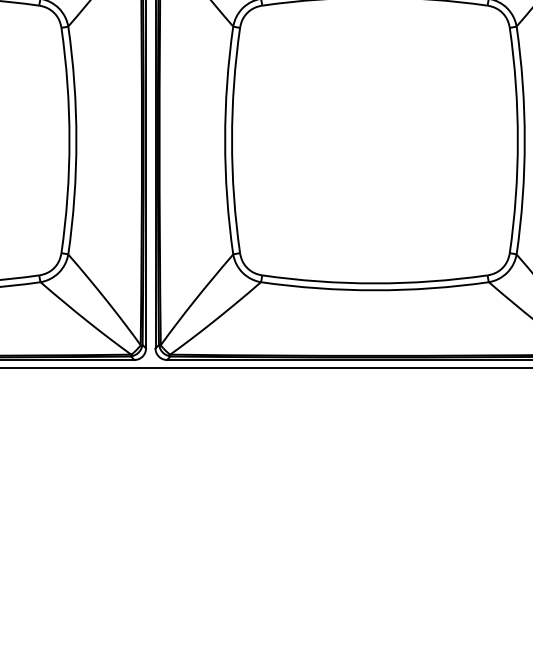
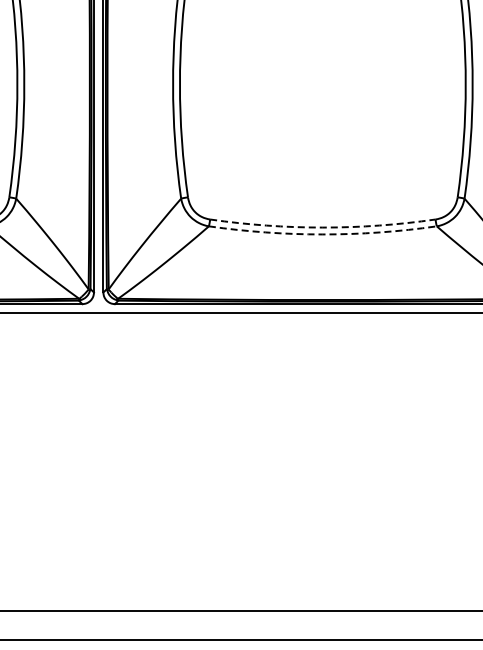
arc: (374, 283) -> (322, 227), solid -> dashed
arc: (374, 290) -> (322, 234), solid -> dashed

